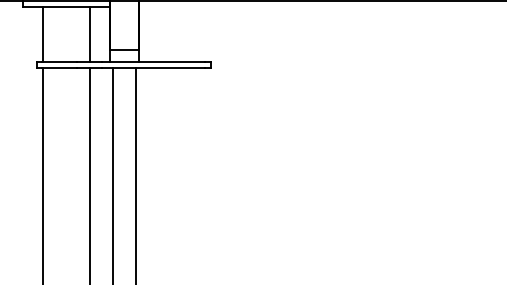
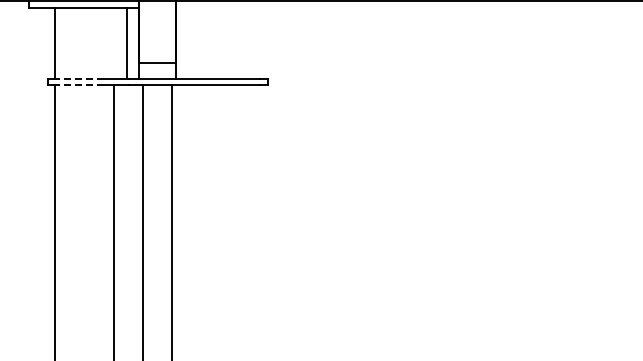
line: (89, 34) -> (126, 43), moved
line: (59, 62) -> (75, 78), solid -> dashed
line: (59, 67) -> (75, 85), solid -> dashed

